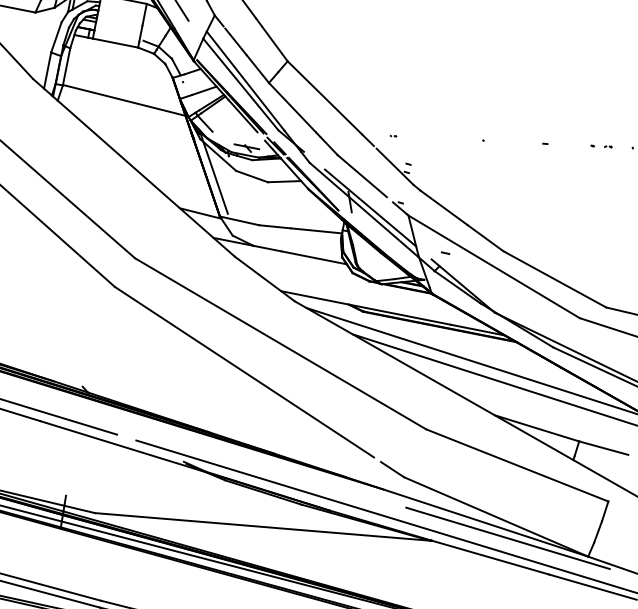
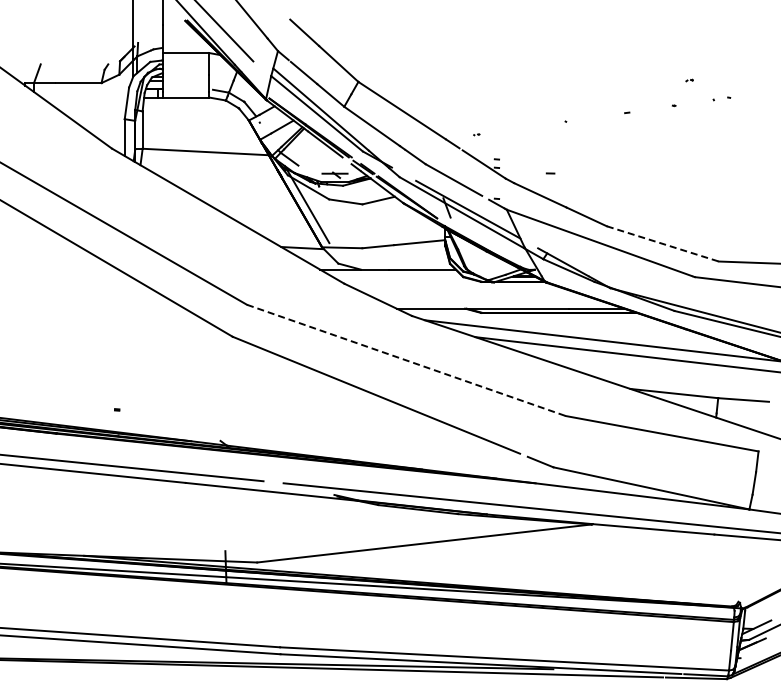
part: (608, 146) -> (689, 80), moved
line: (445, 253) -> (550, 173), moved
line: (554, 278) -> (662, 243), solid -> dashed
line: (280, 343) -> (406, 360), solid -> dashed
line: (508, 537) -> (667, 506), removed

